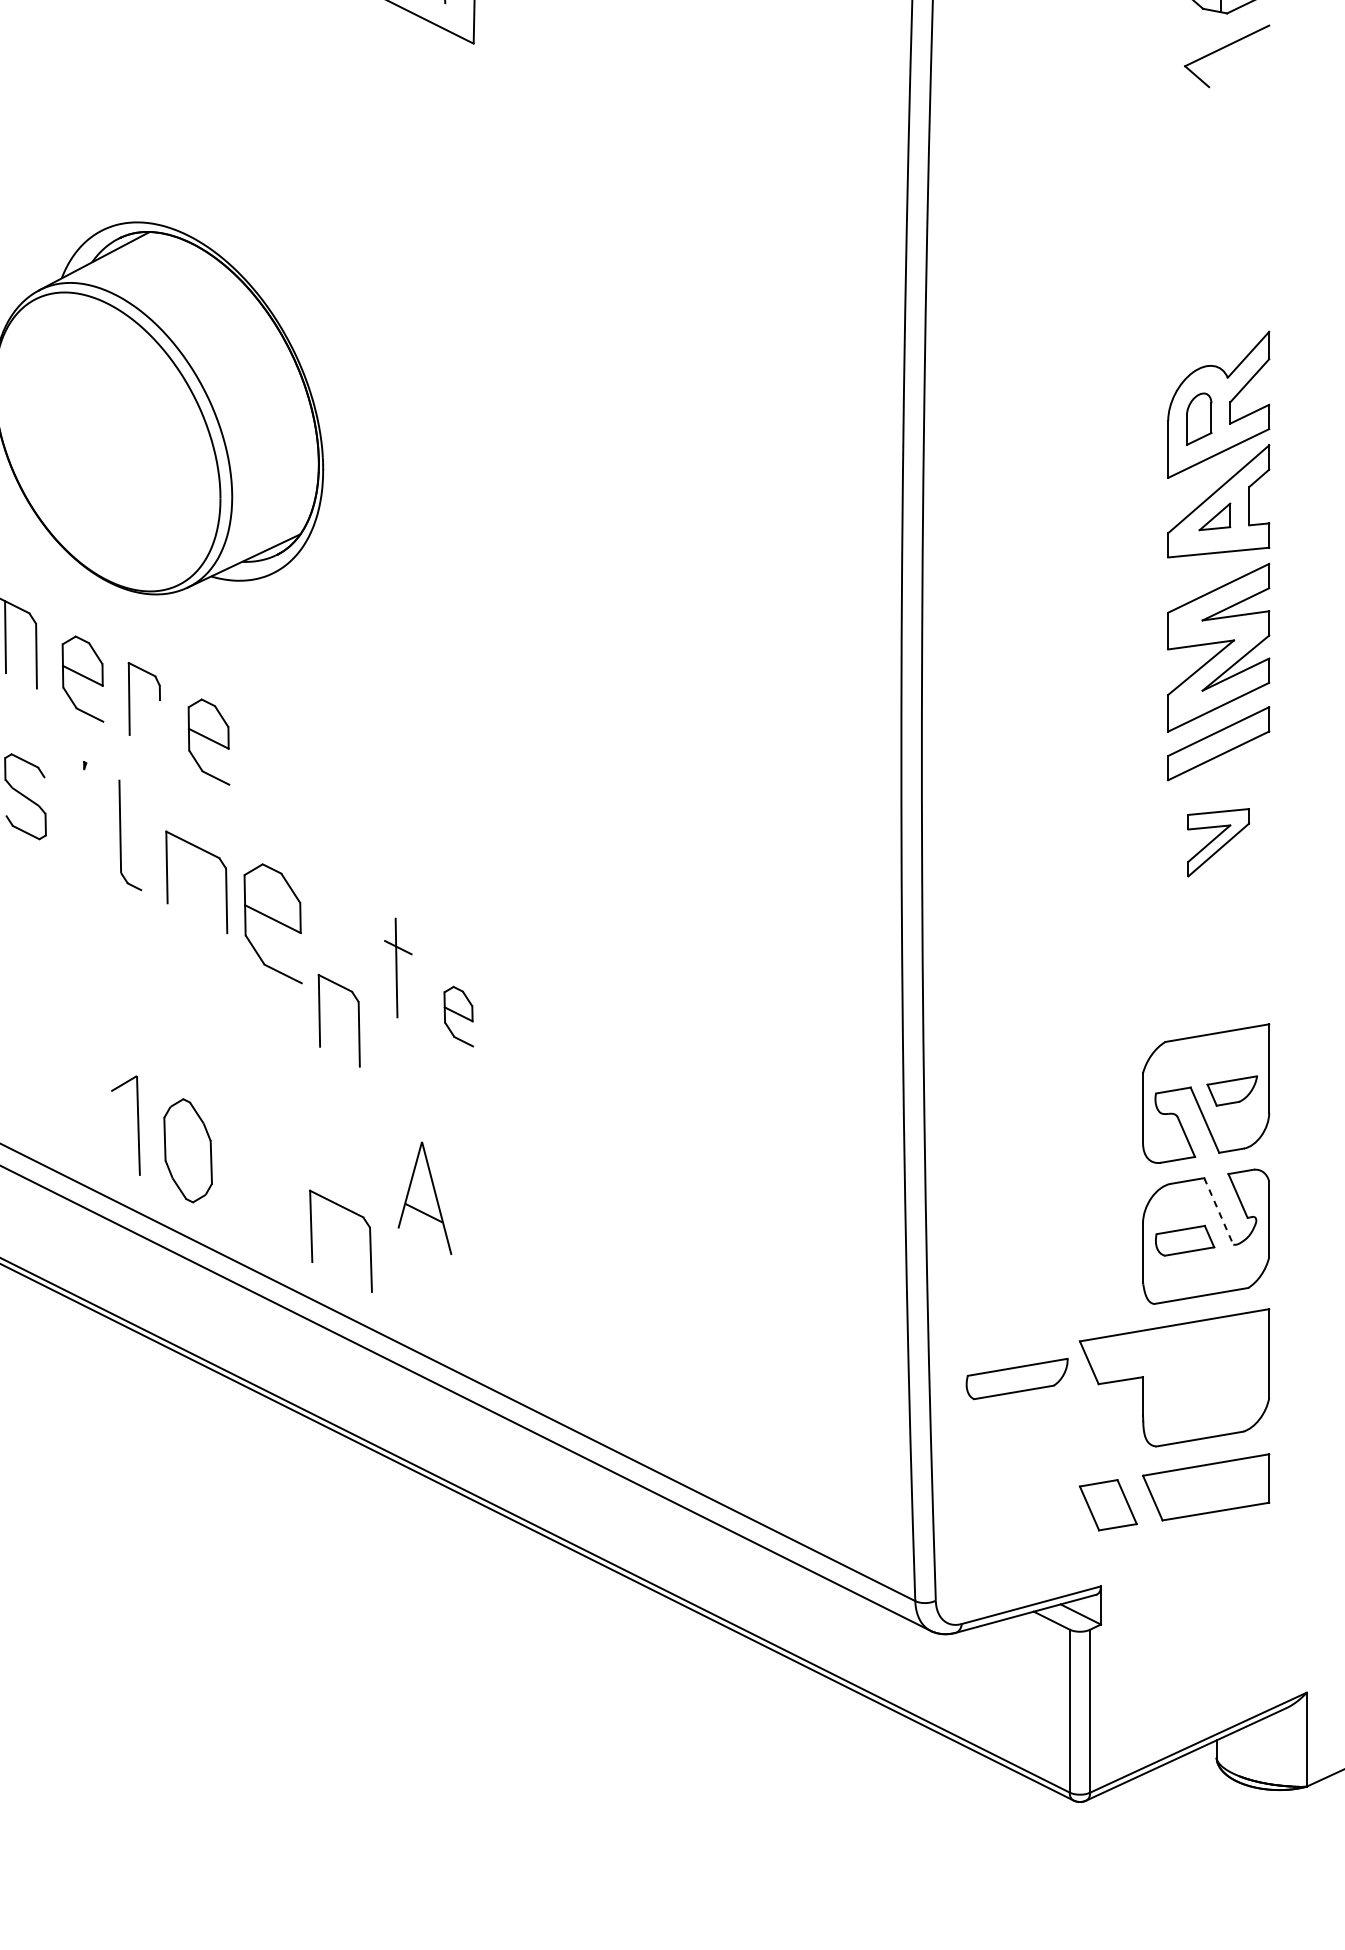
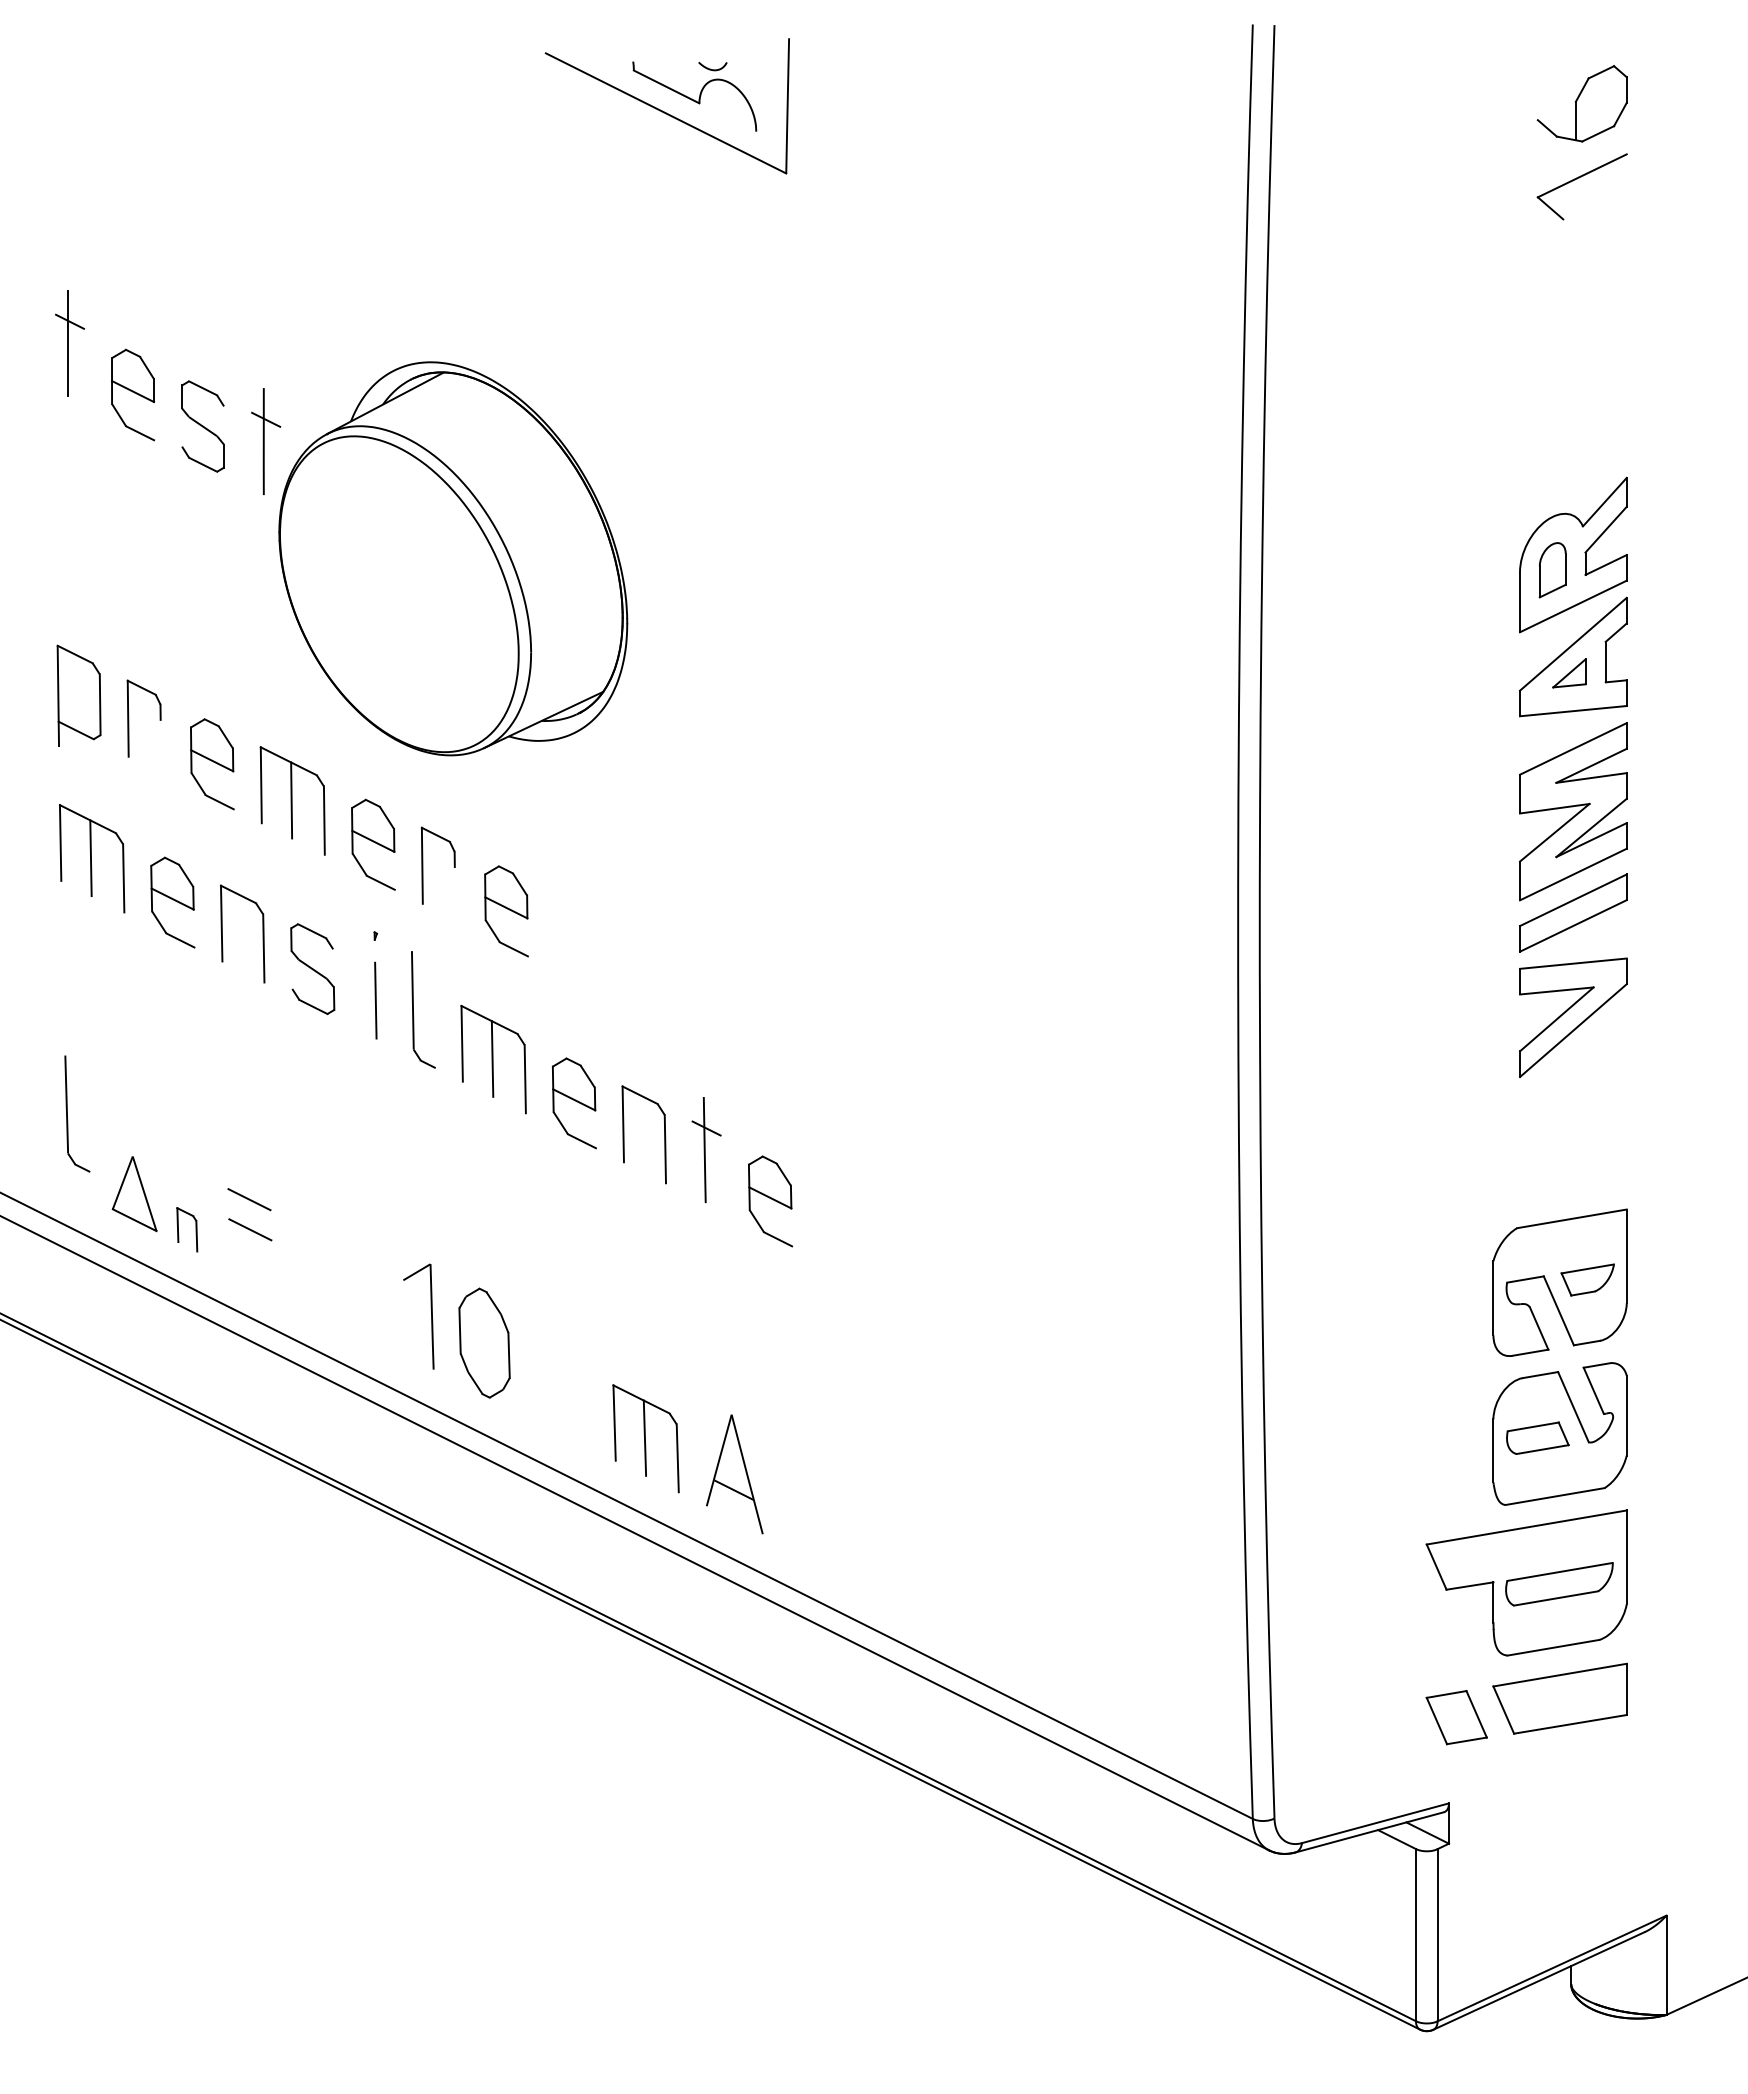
line: (84, 826) -> (375, 1000), added
part: (1218, 842) -> (1573, 1017), size x1.67
line: (195, 881) -> (492, 1058), added
part: (273, 923) -> (574, 1103), size x0.71
part: (458, 1016) -> (770, 1201), size x1.43
part: (320, 1020) -> (624, 1134), moved
part: (424, 1198) -> (734, 1474), moved
line: (1218, 1211) -> (1573, 1407), dashed -> solid
line: (339, 1240) -> (644, 1437), added
part: (1017, 1379) -> (1559, 1584), moved

